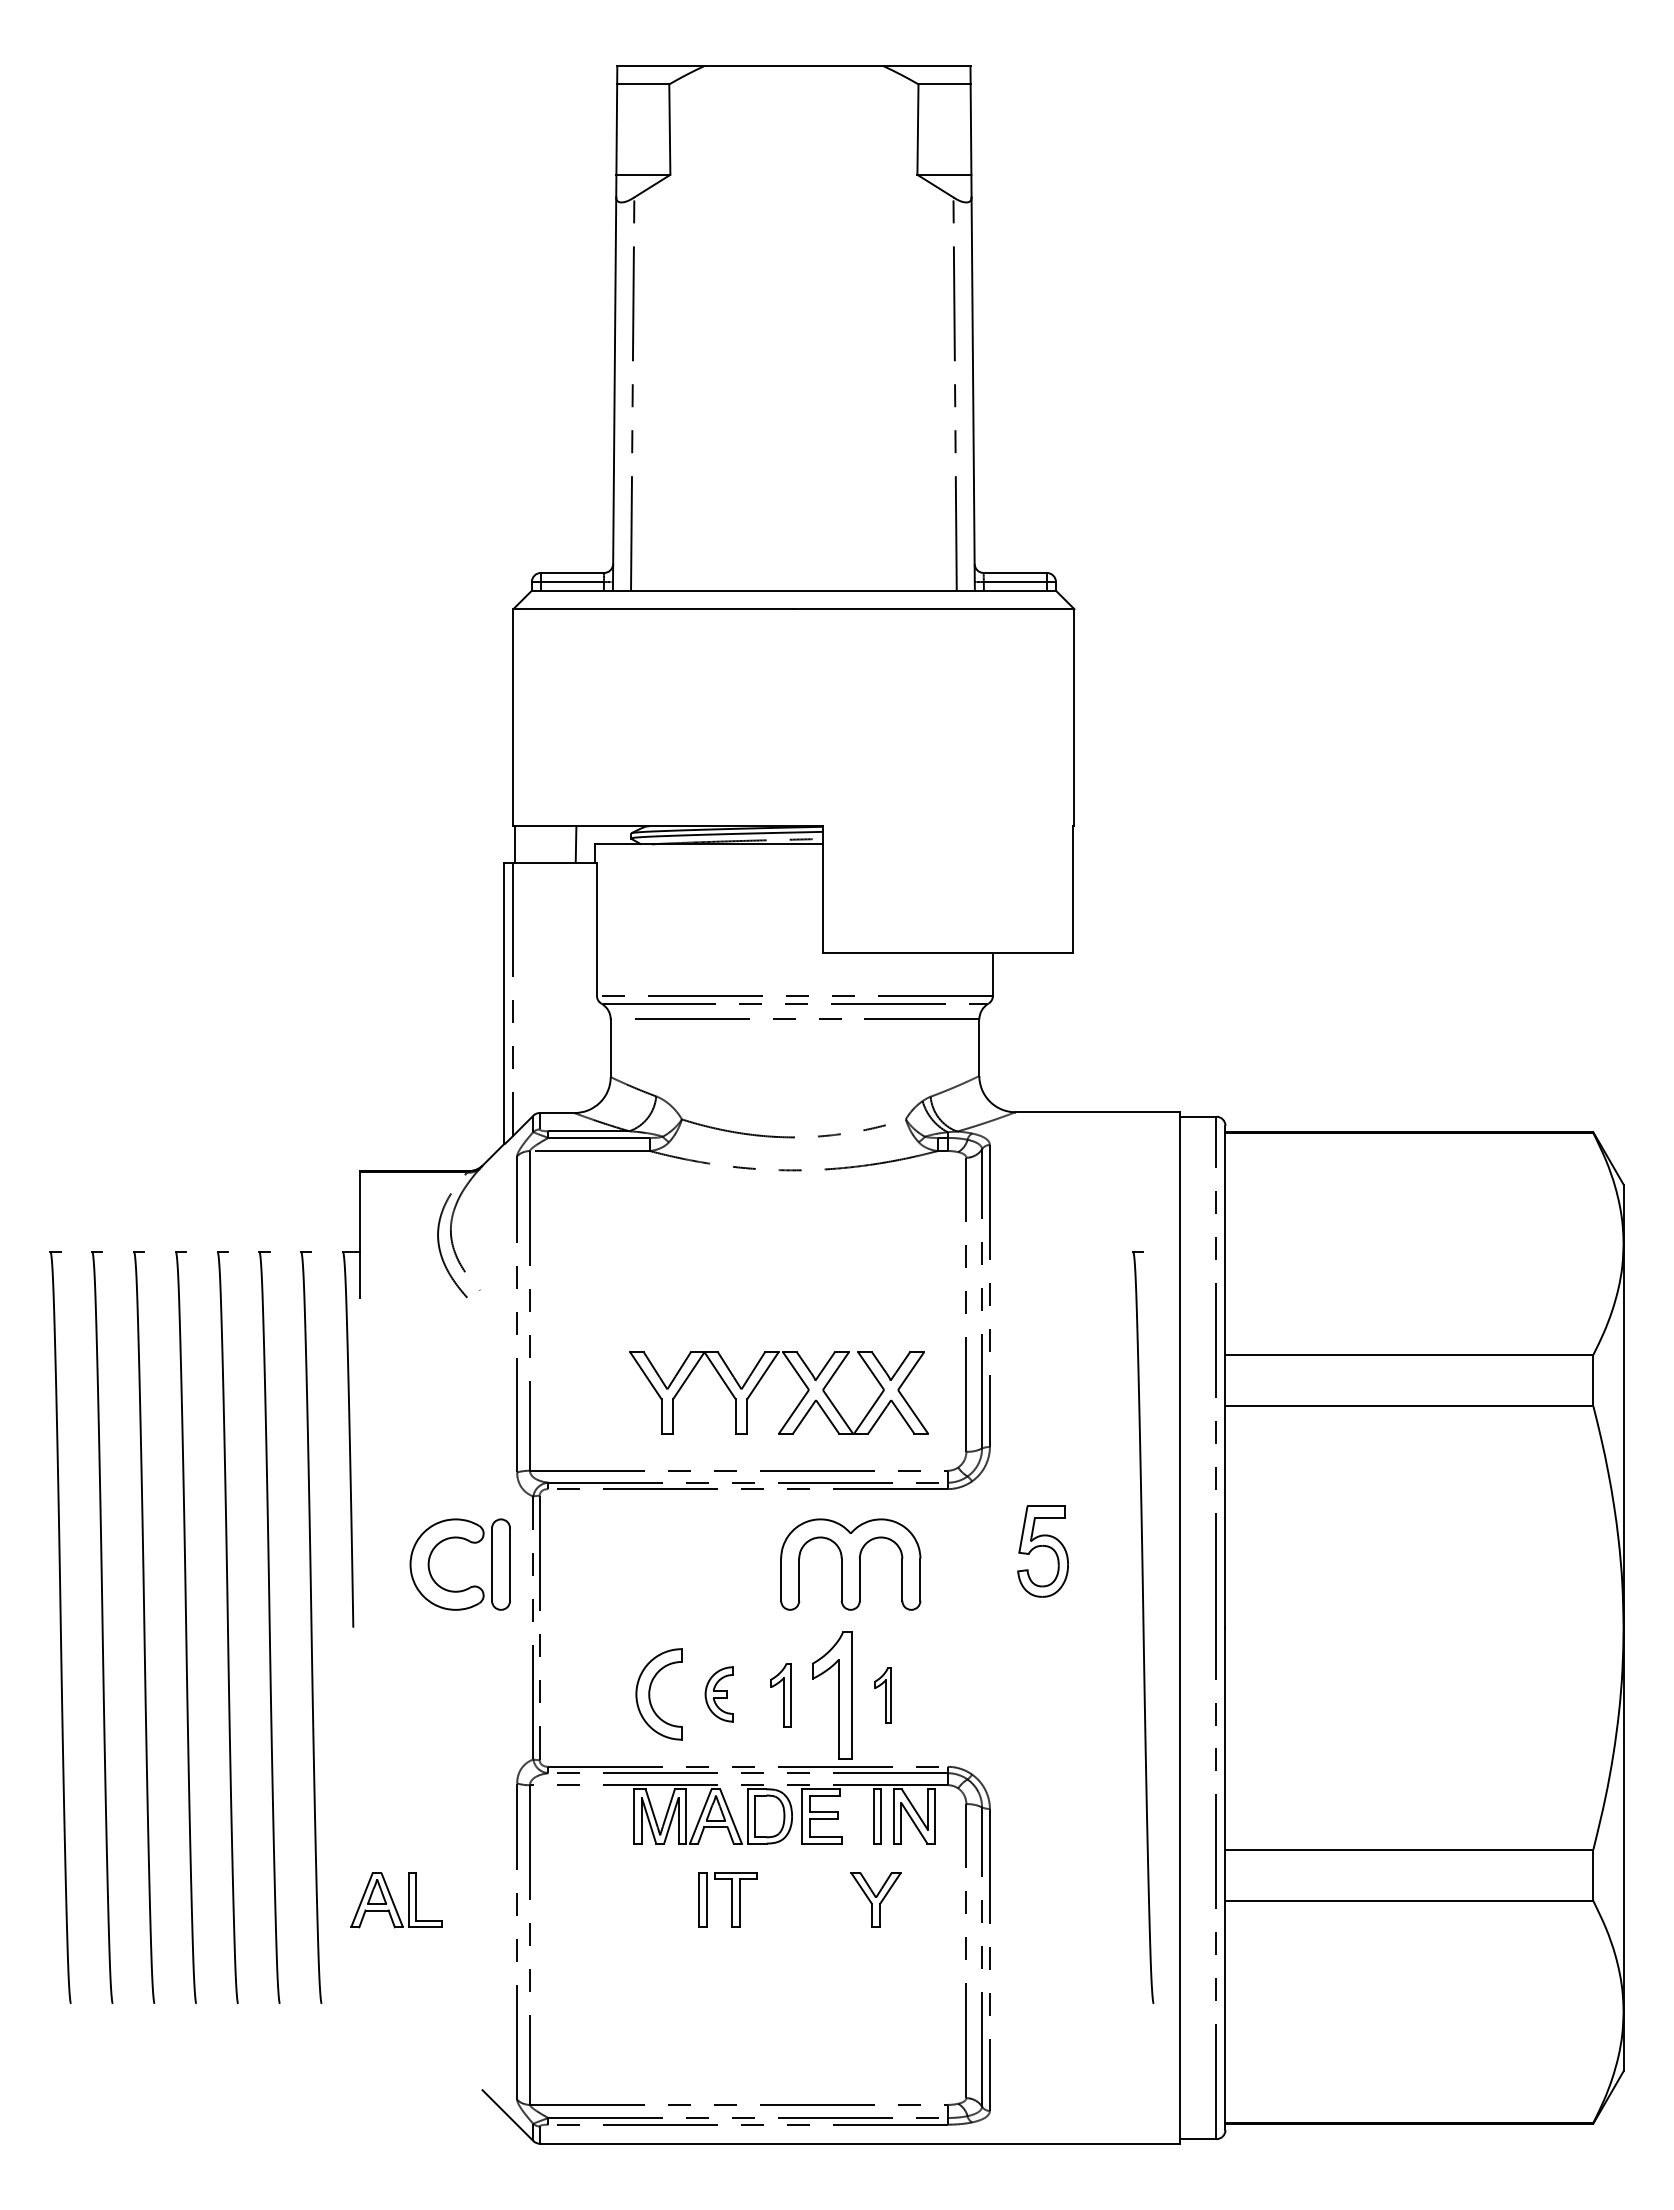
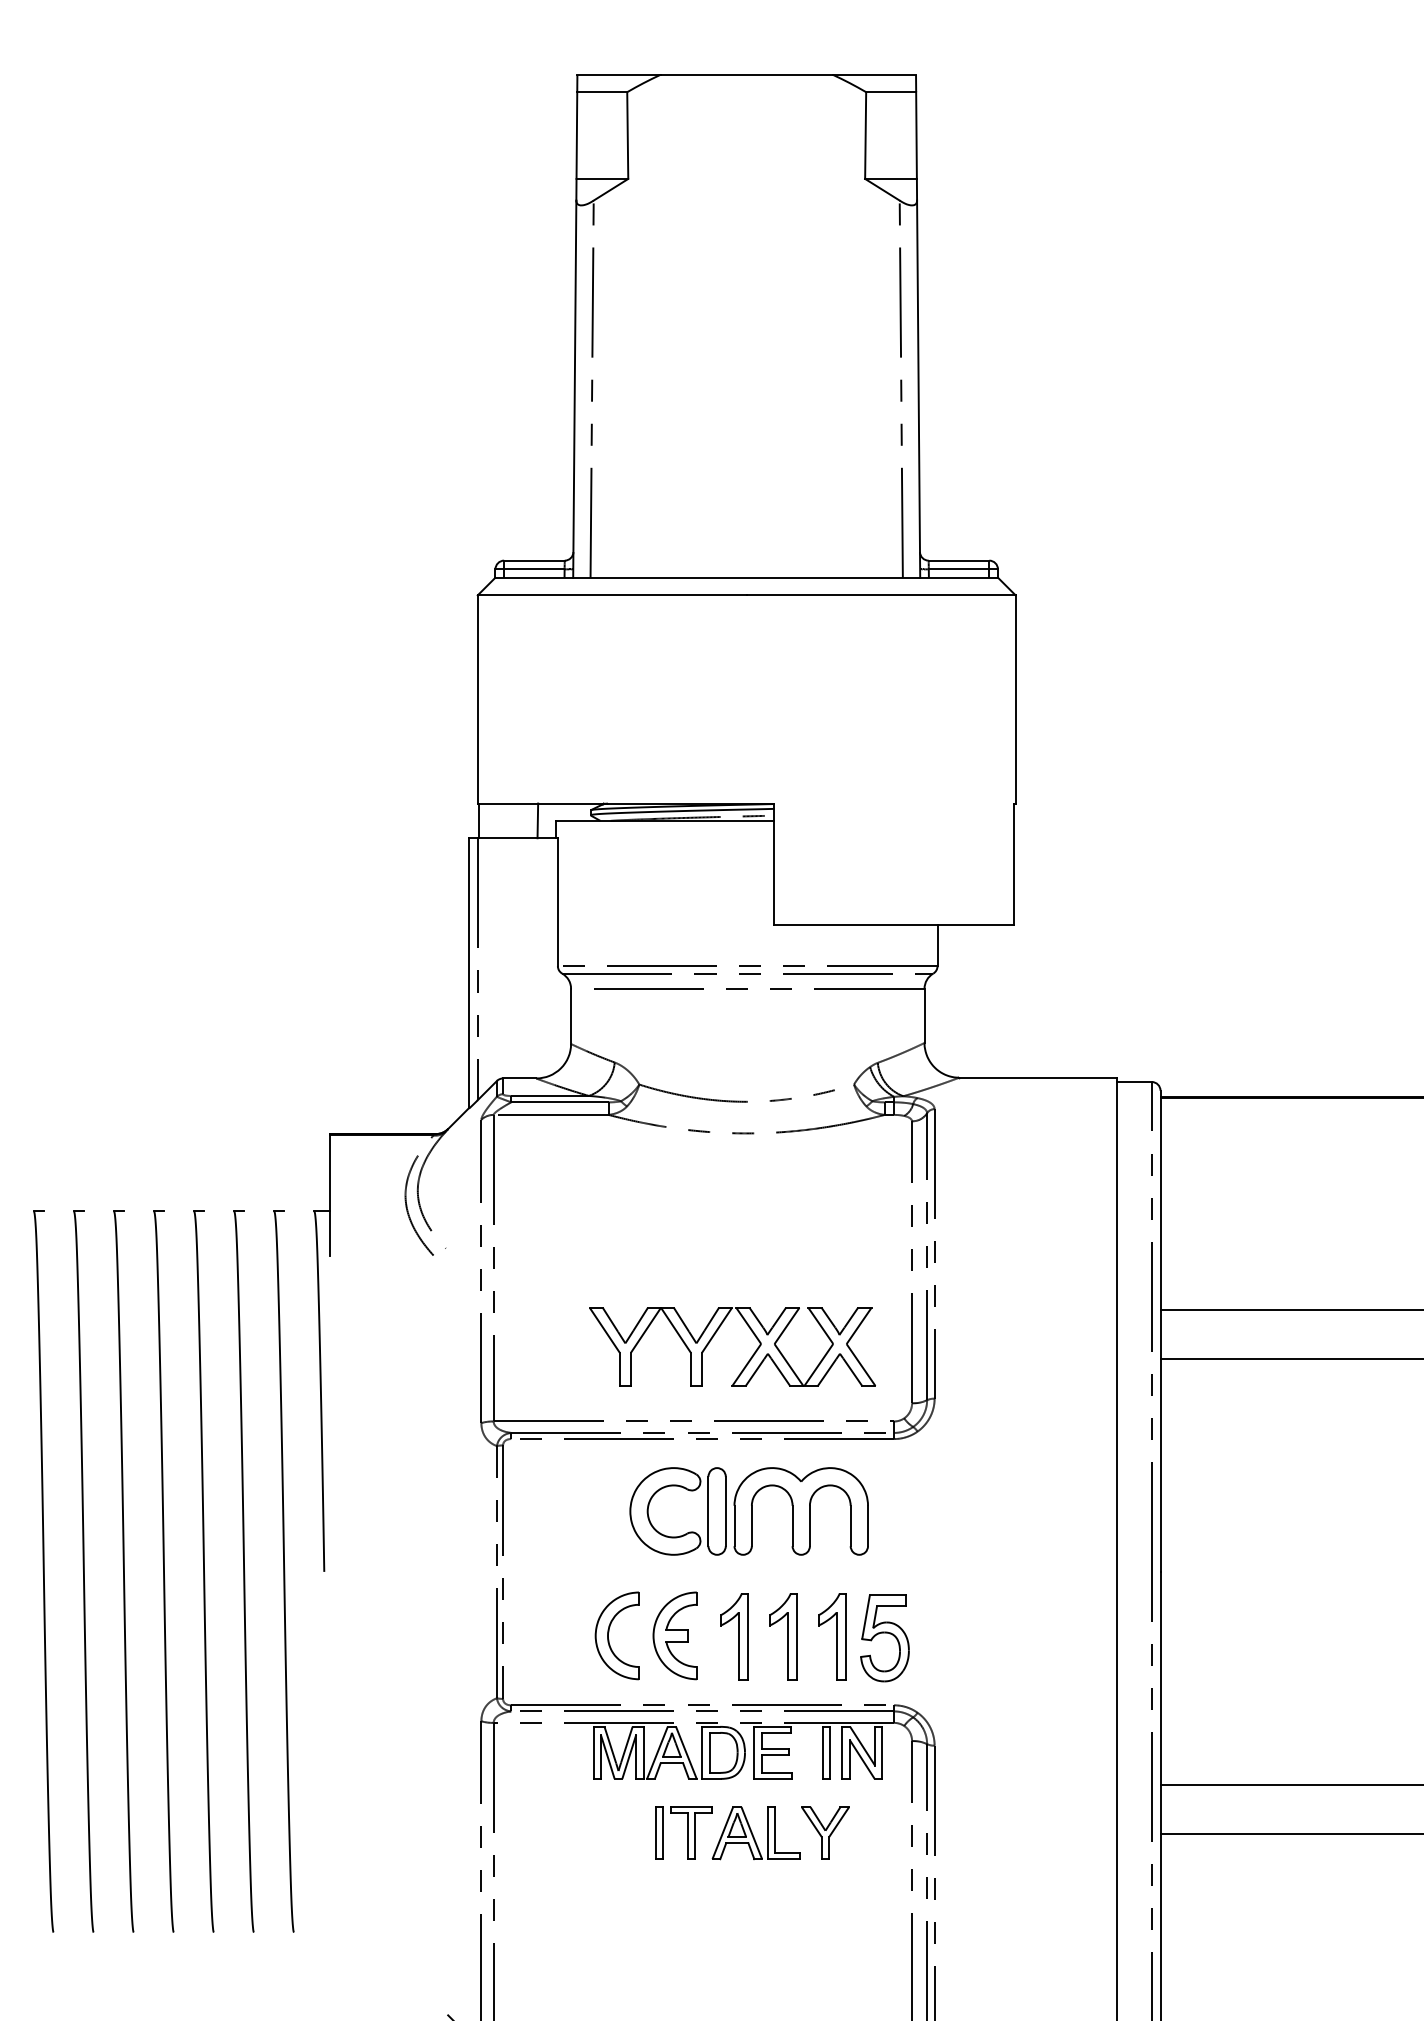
part: (469, 1542) -> (686, 1490), moved
part: (1042, 1551) -> (884, 1637), moved
part: (1143, 1627) -> (1081, 1571), removed
part: (718, 1694) -> (674, 1635), size x1.67
part: (780, 1695) -> (733, 1636), size x1.43
part: (831, 1695) -> (782, 1636), size x0.71
part: (882, 1695) -> (831, 1636), size x1.67
part: (396, 1900) -> (755, 1833), moved

